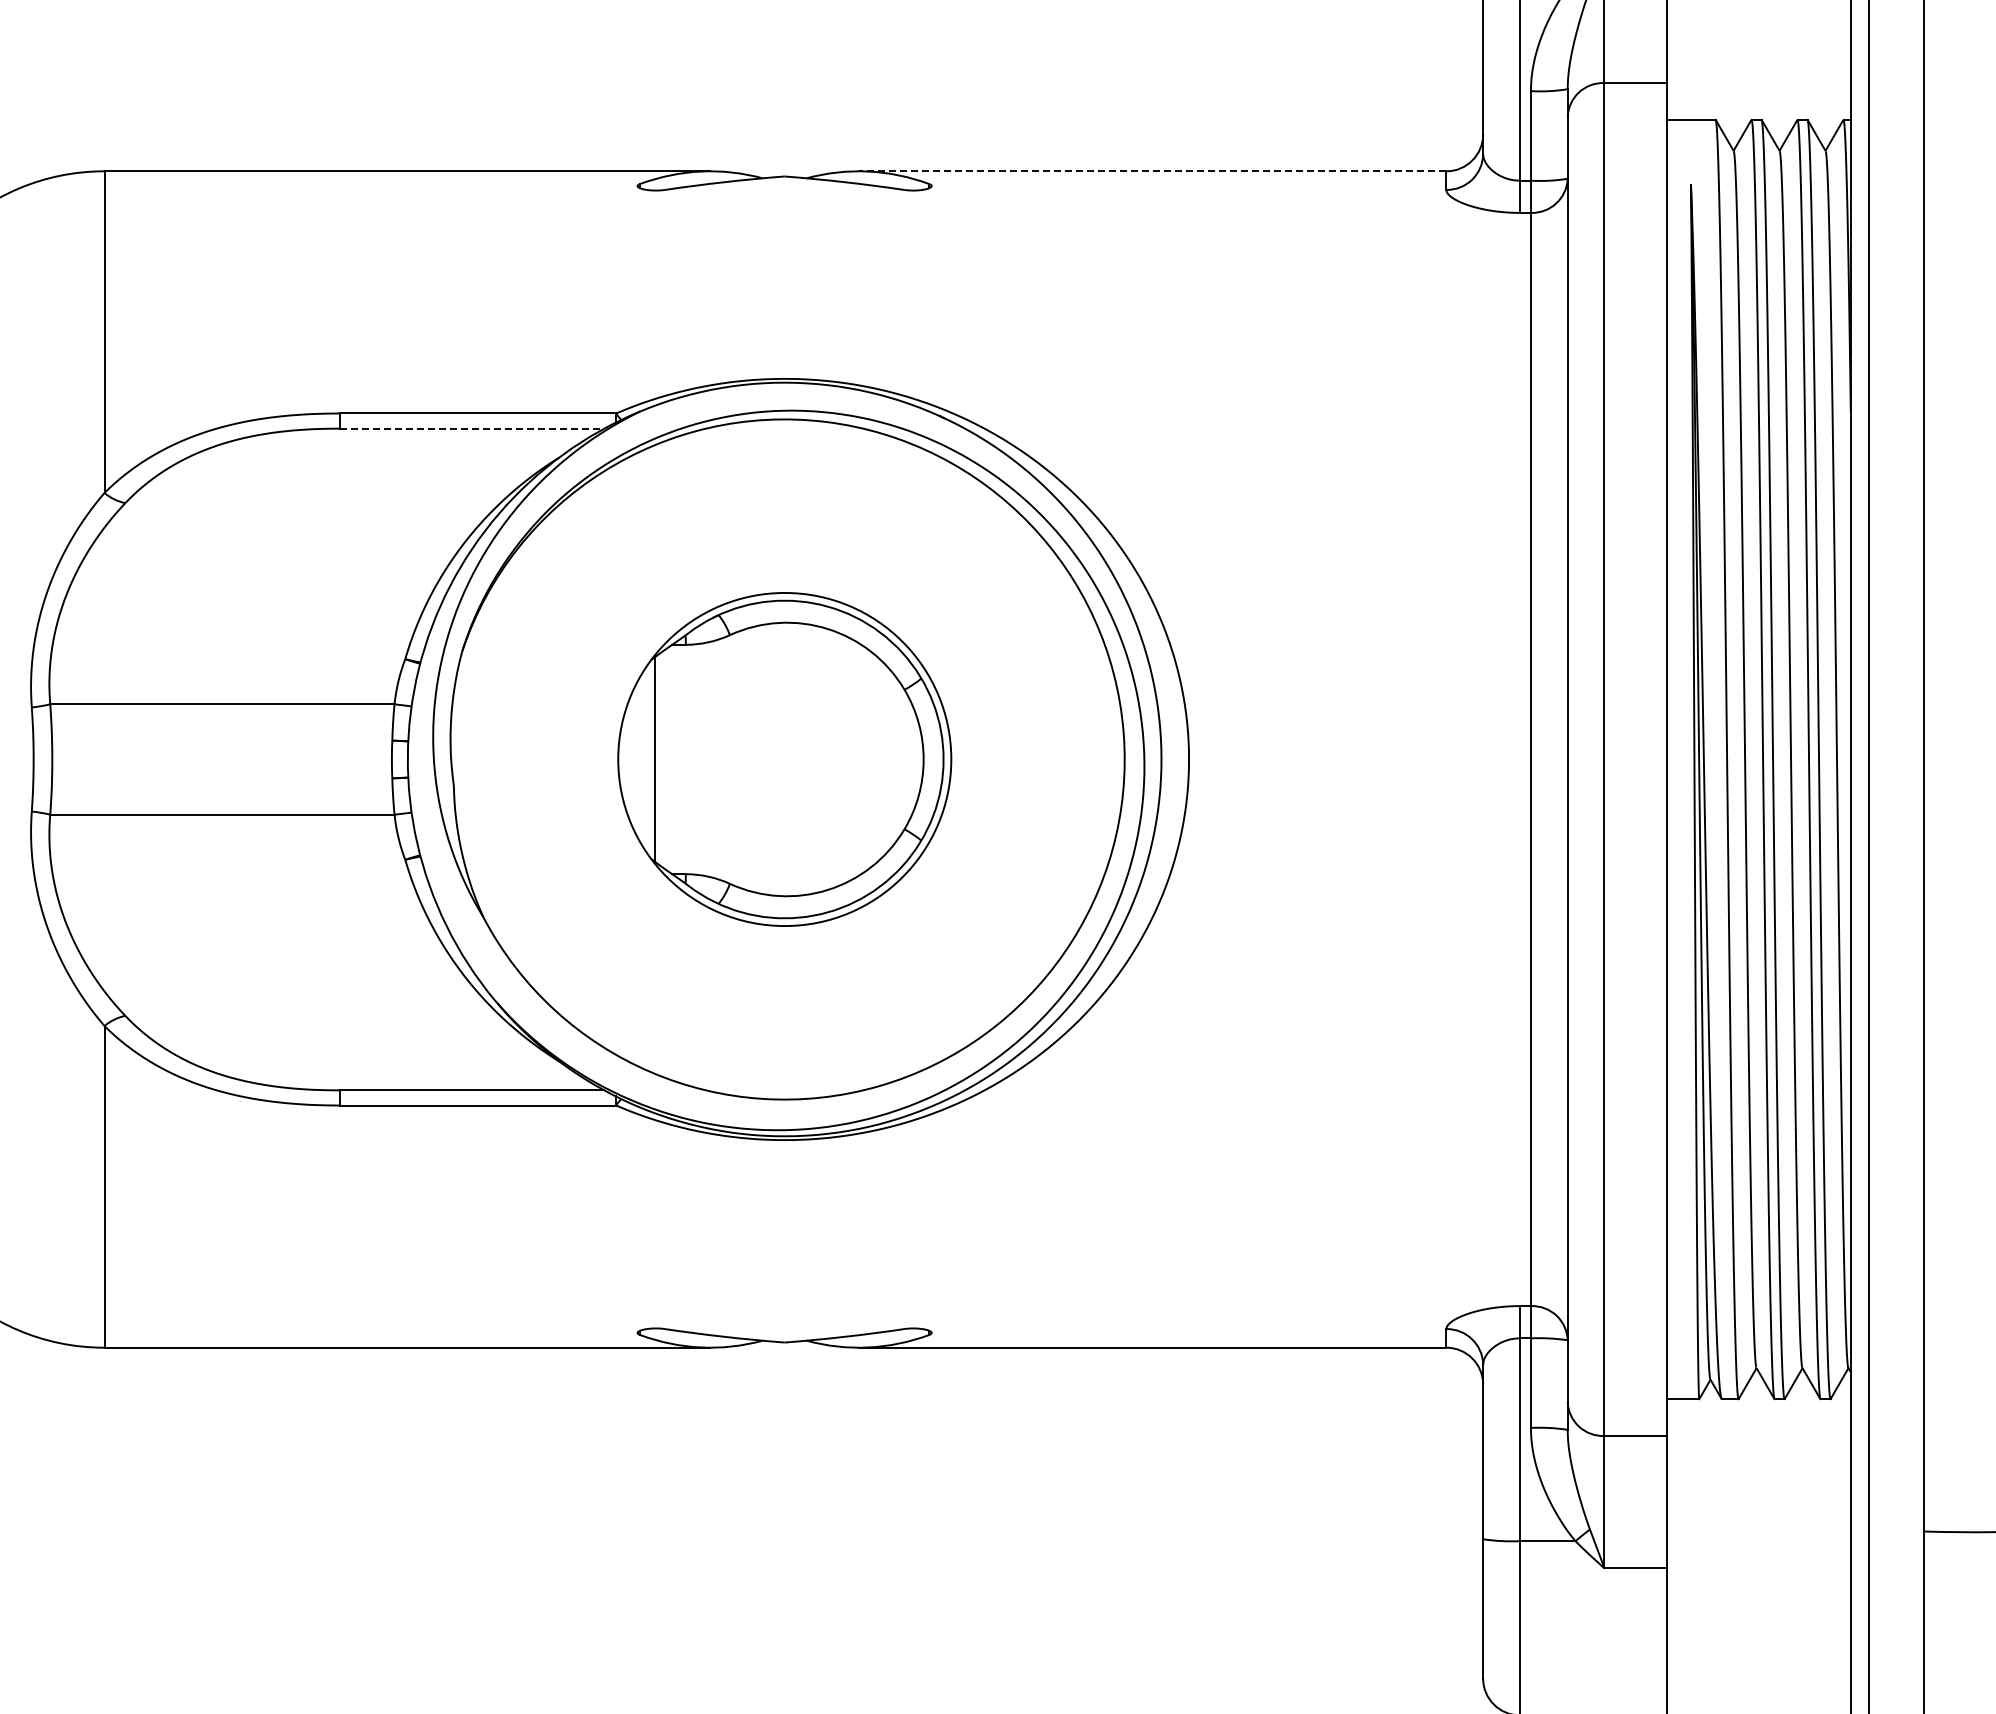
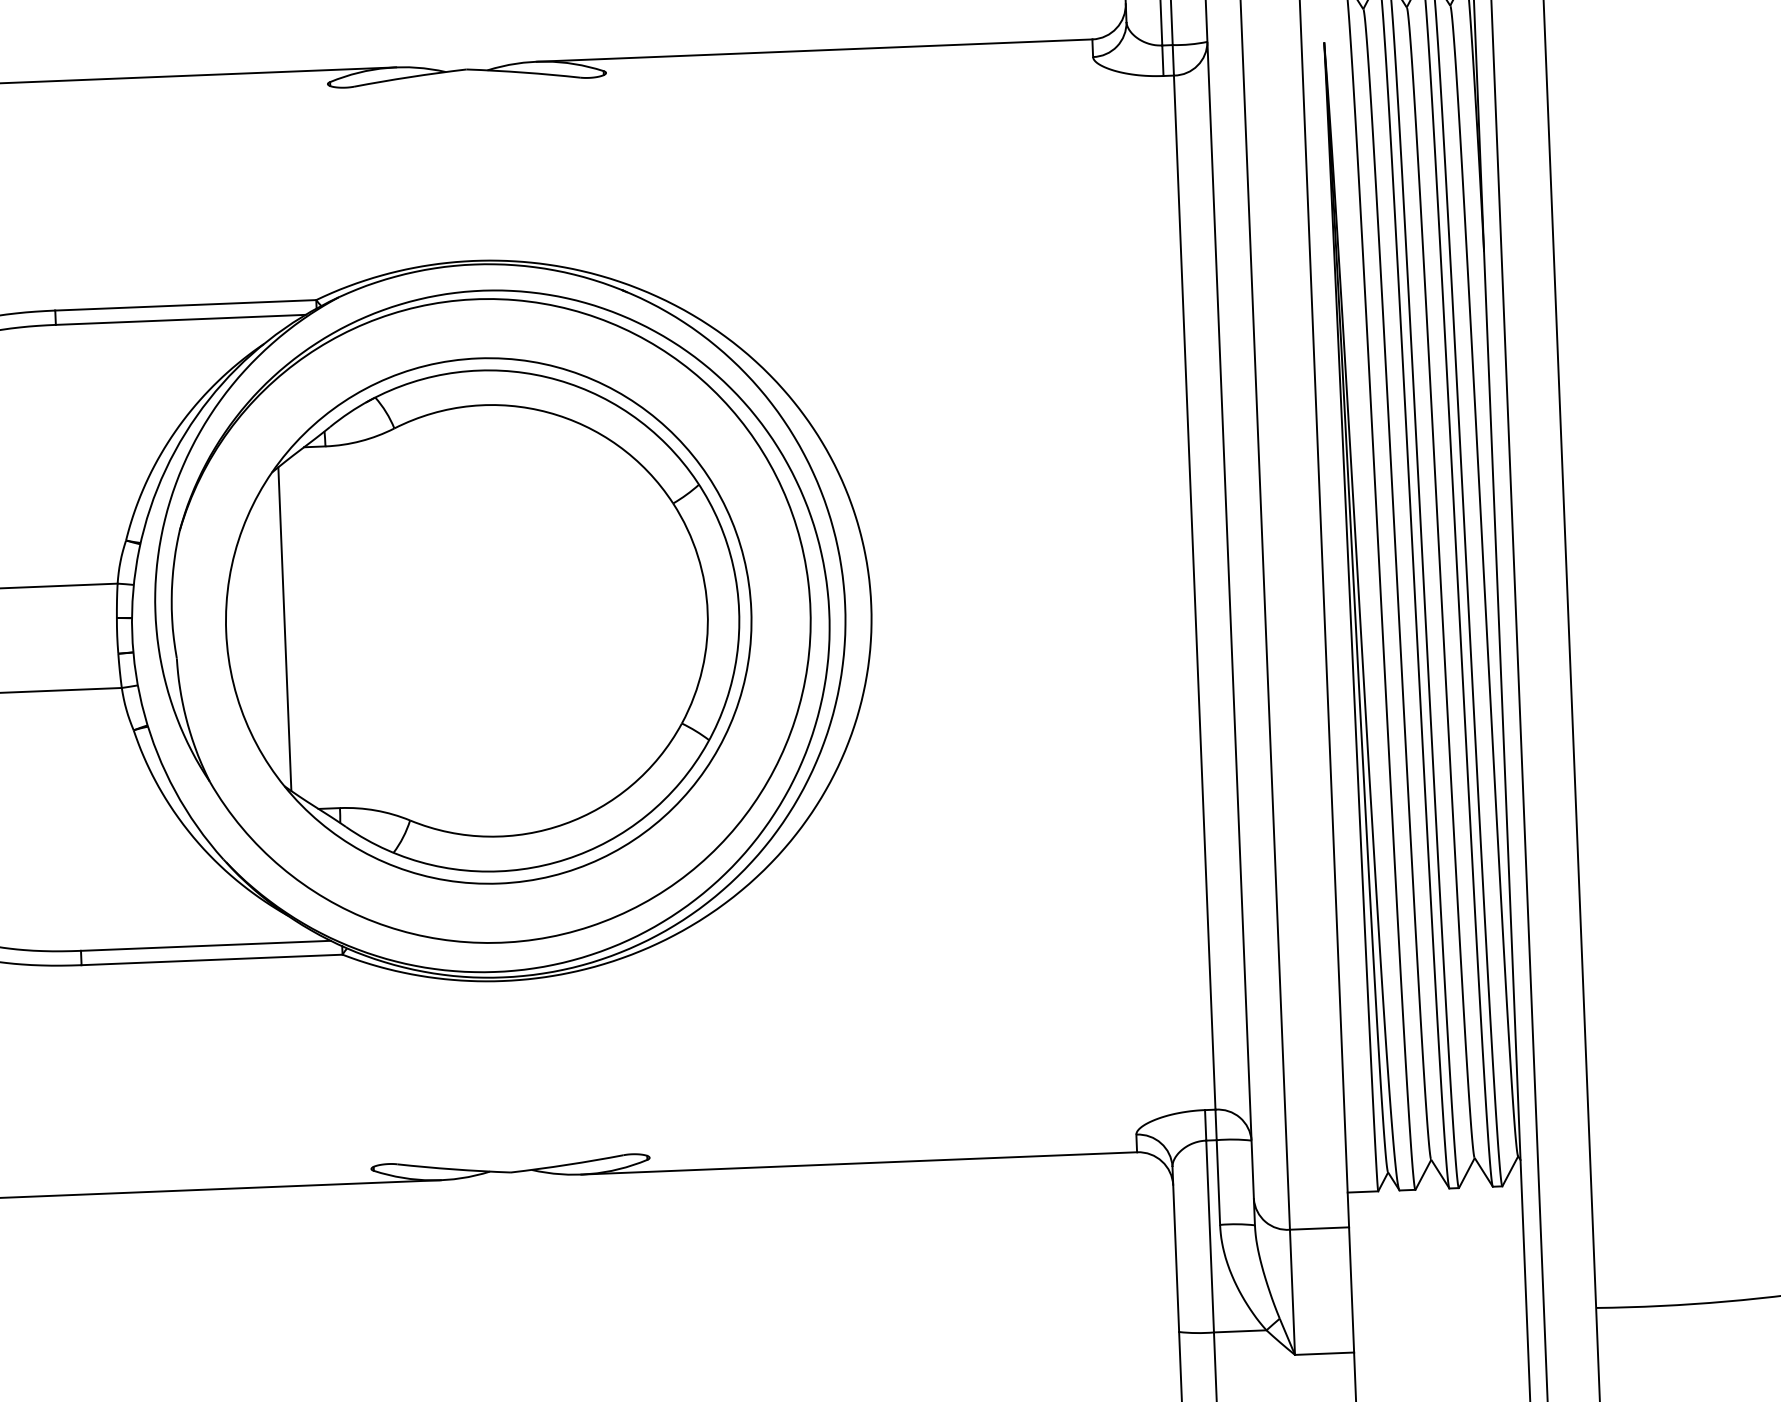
line: (1152, 171) -> (814, 50), dashed -> solid
line: (472, 428) -> (180, 319), dashed -> solid
part: (784, 759) -> (488, 620), size x1.67

